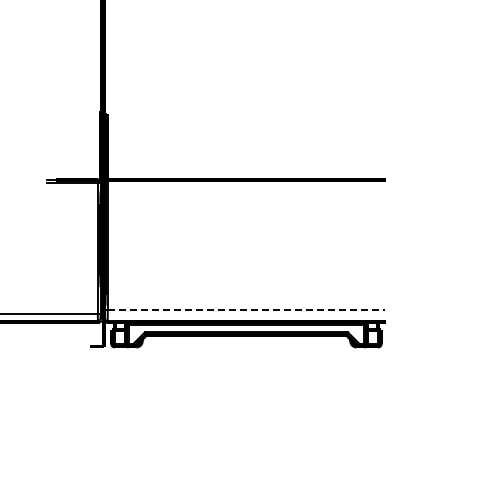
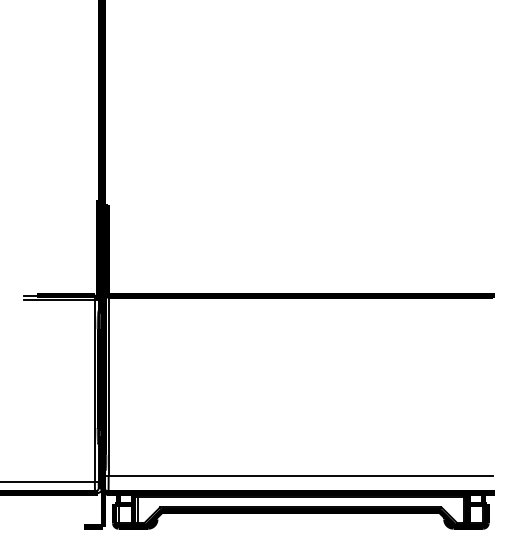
line: (246, 309) -> (300, 475), dashed -> solid

